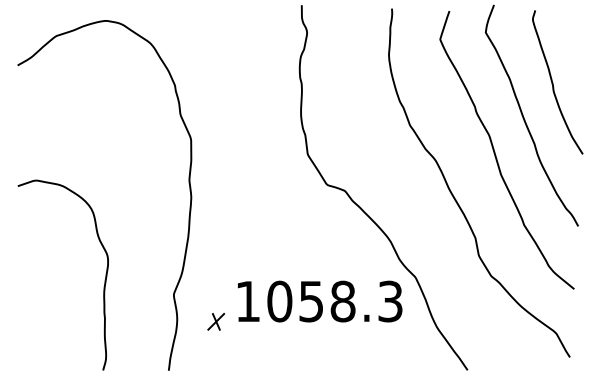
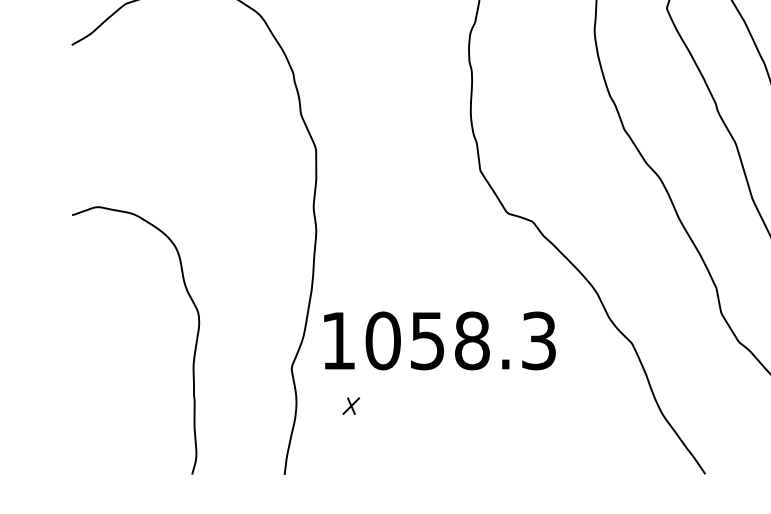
text: (320, 301) -> (440, 340), moved
part: (215, 321) -> (350, 405), size x0.7

